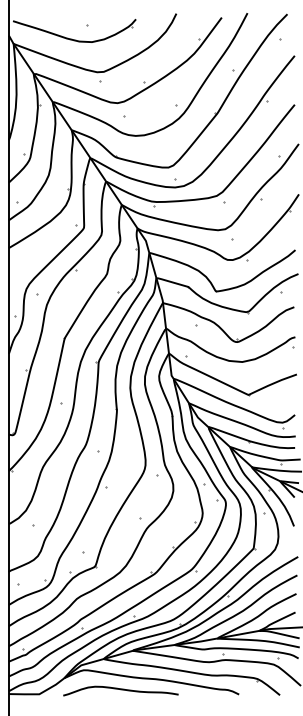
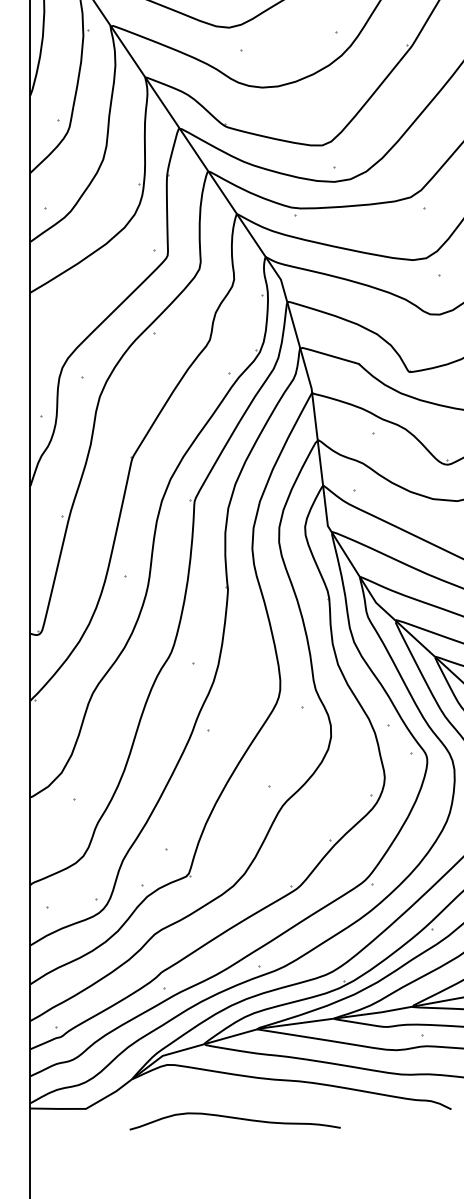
curve: (120, 690) -> (234, 1120), moved

